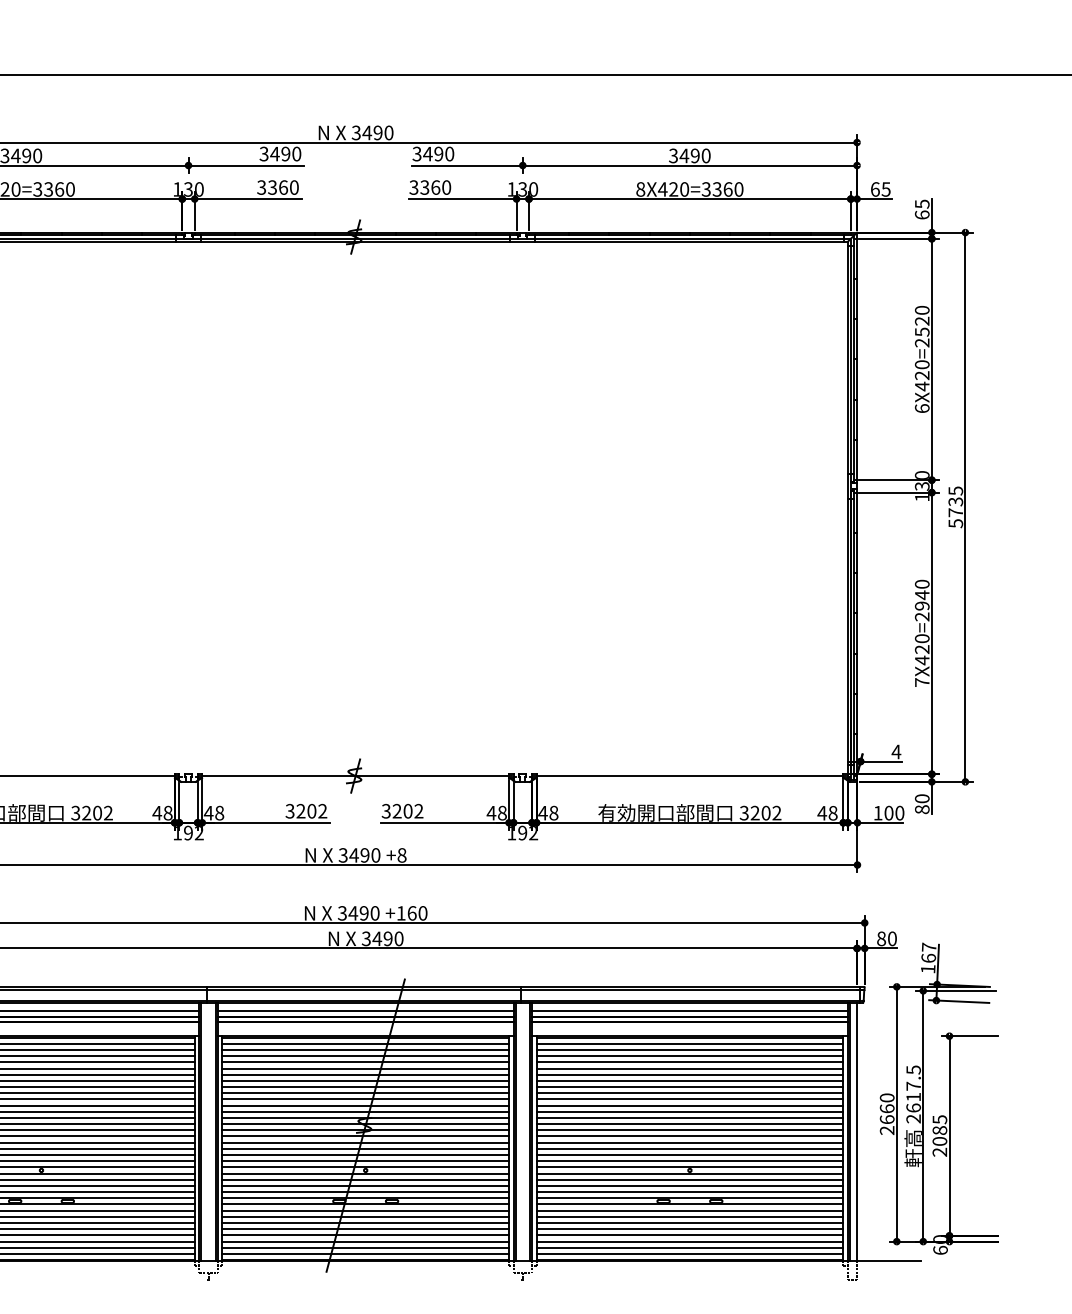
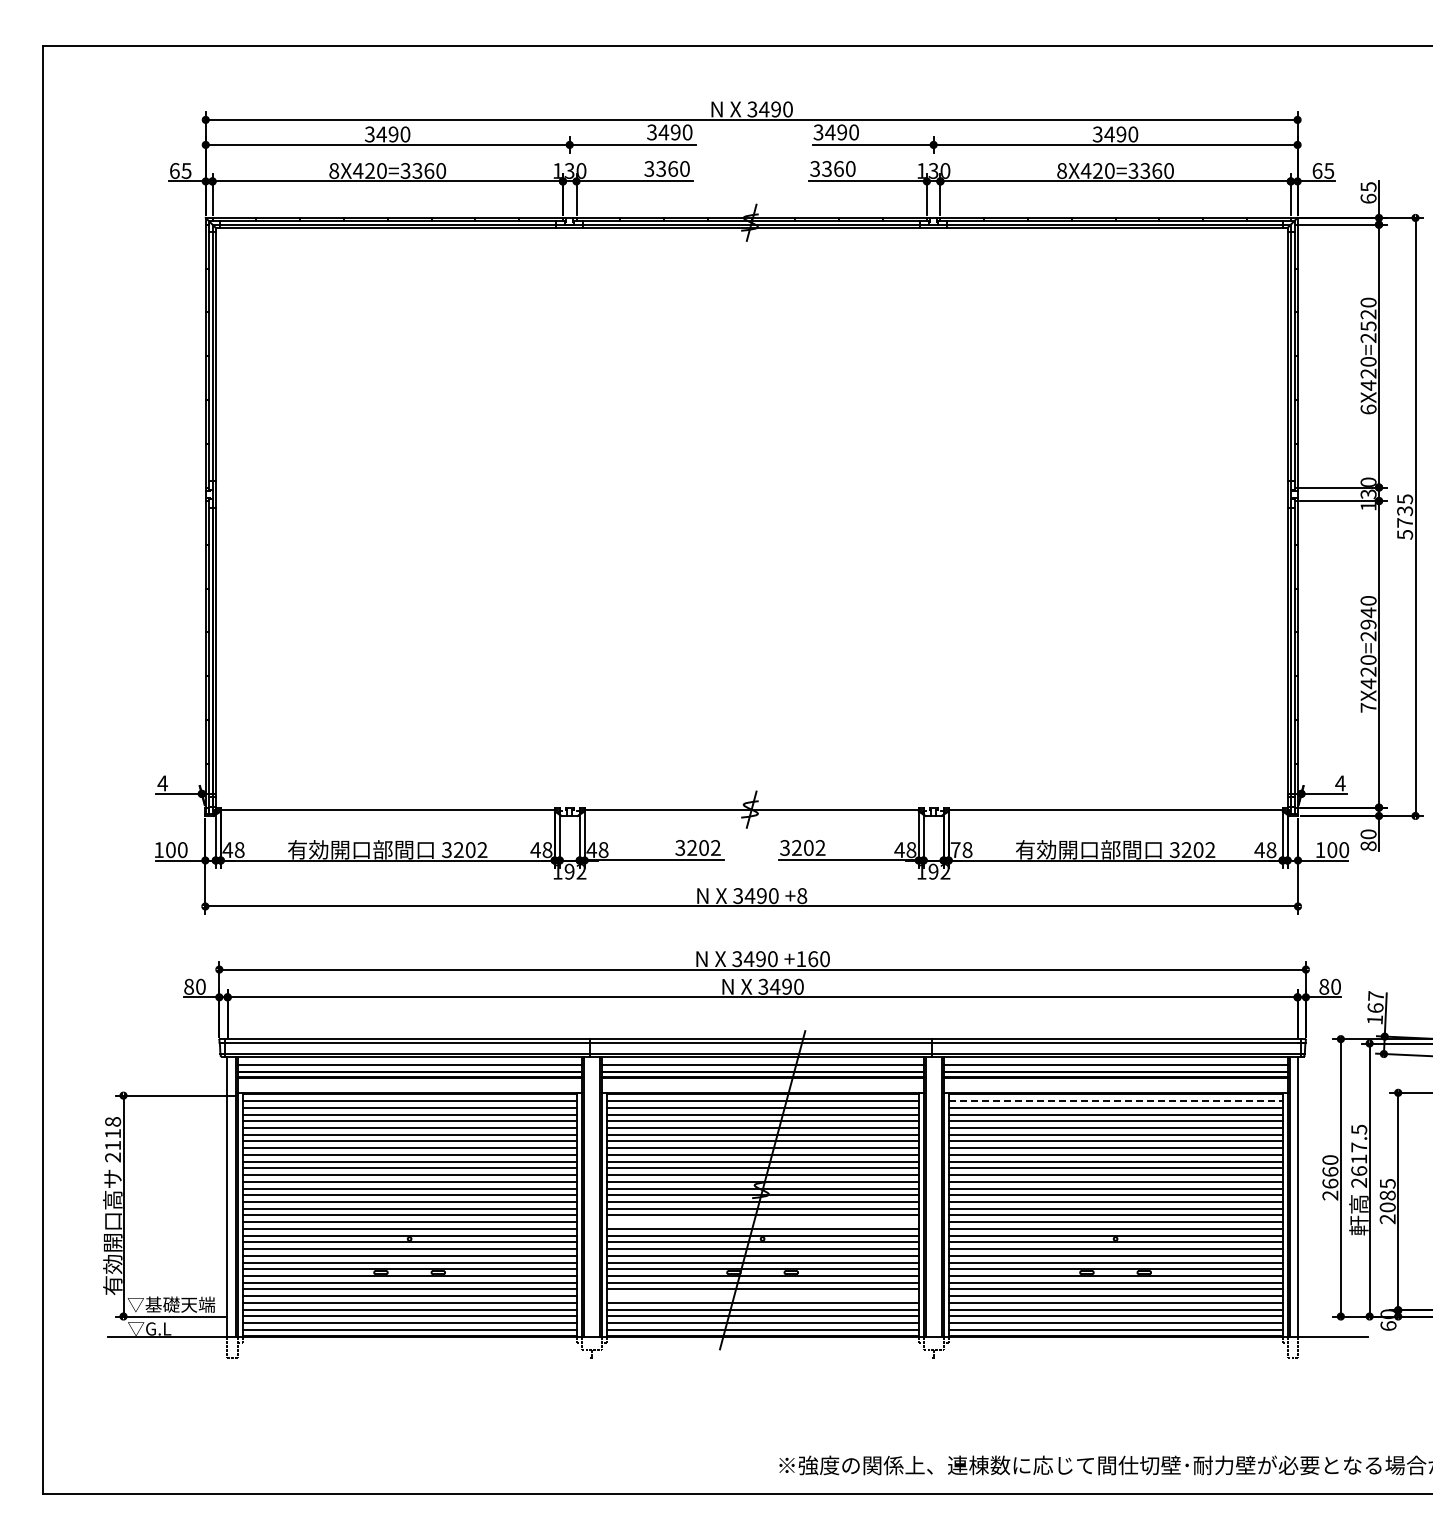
text: (542, 812) -> (955, 849), 48 -> 78
line: (689, 1044) -> (1115, 1101), solid -> dashed
line: (365, 1155) -> (762, 1222), removed
line: (365, 1223) -> (762, 1296), removed

